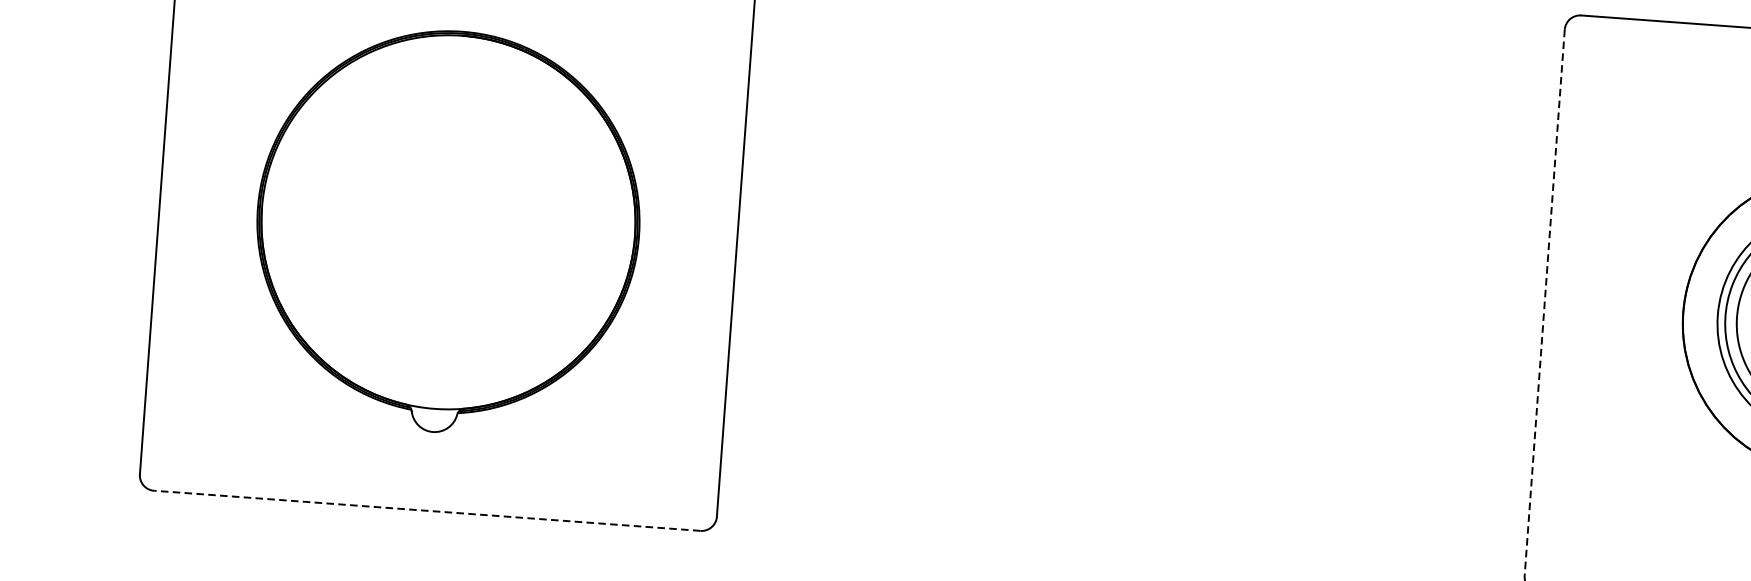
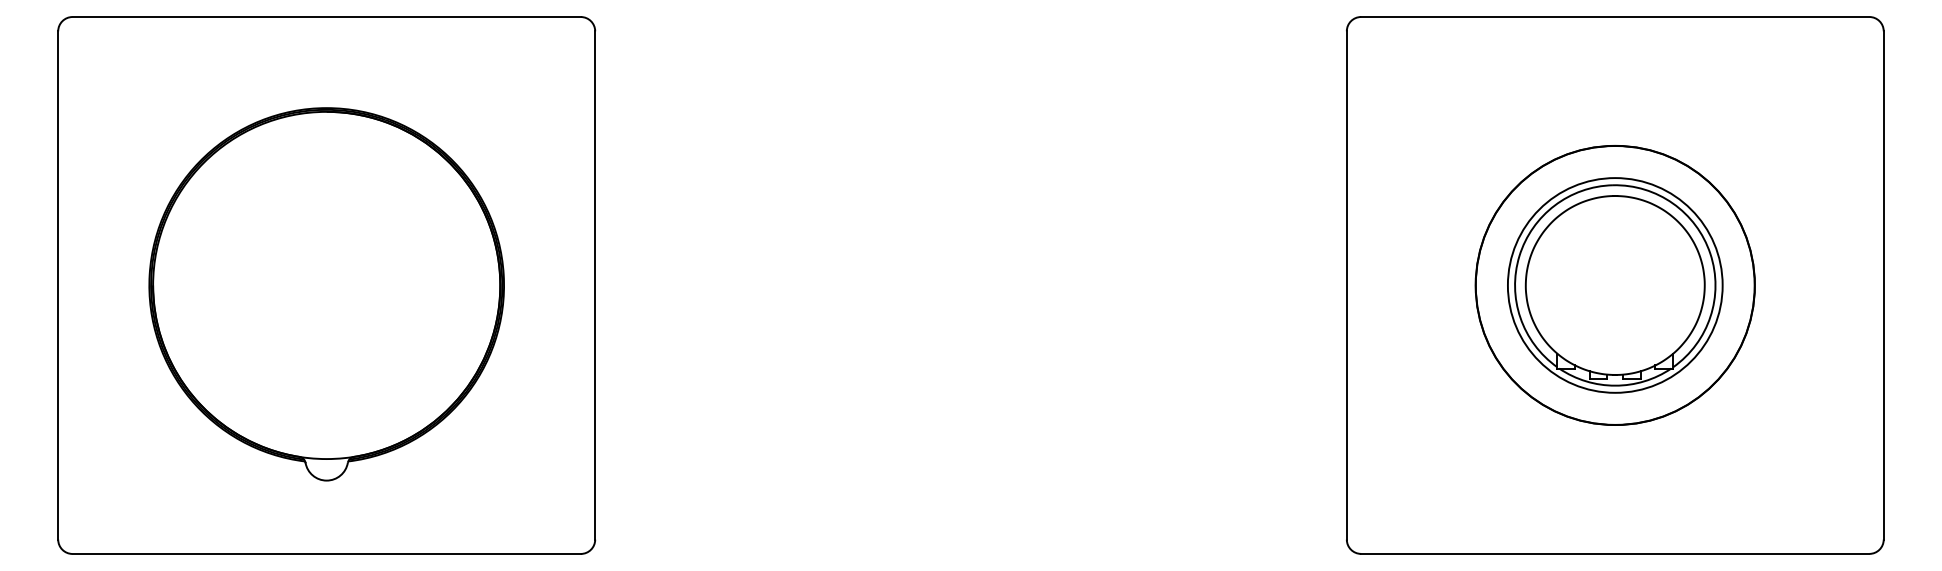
line: (1544, 302) -> (1346, 285), dashed -> solid
line: (427, 510) -> (326, 553), dashed -> solid

